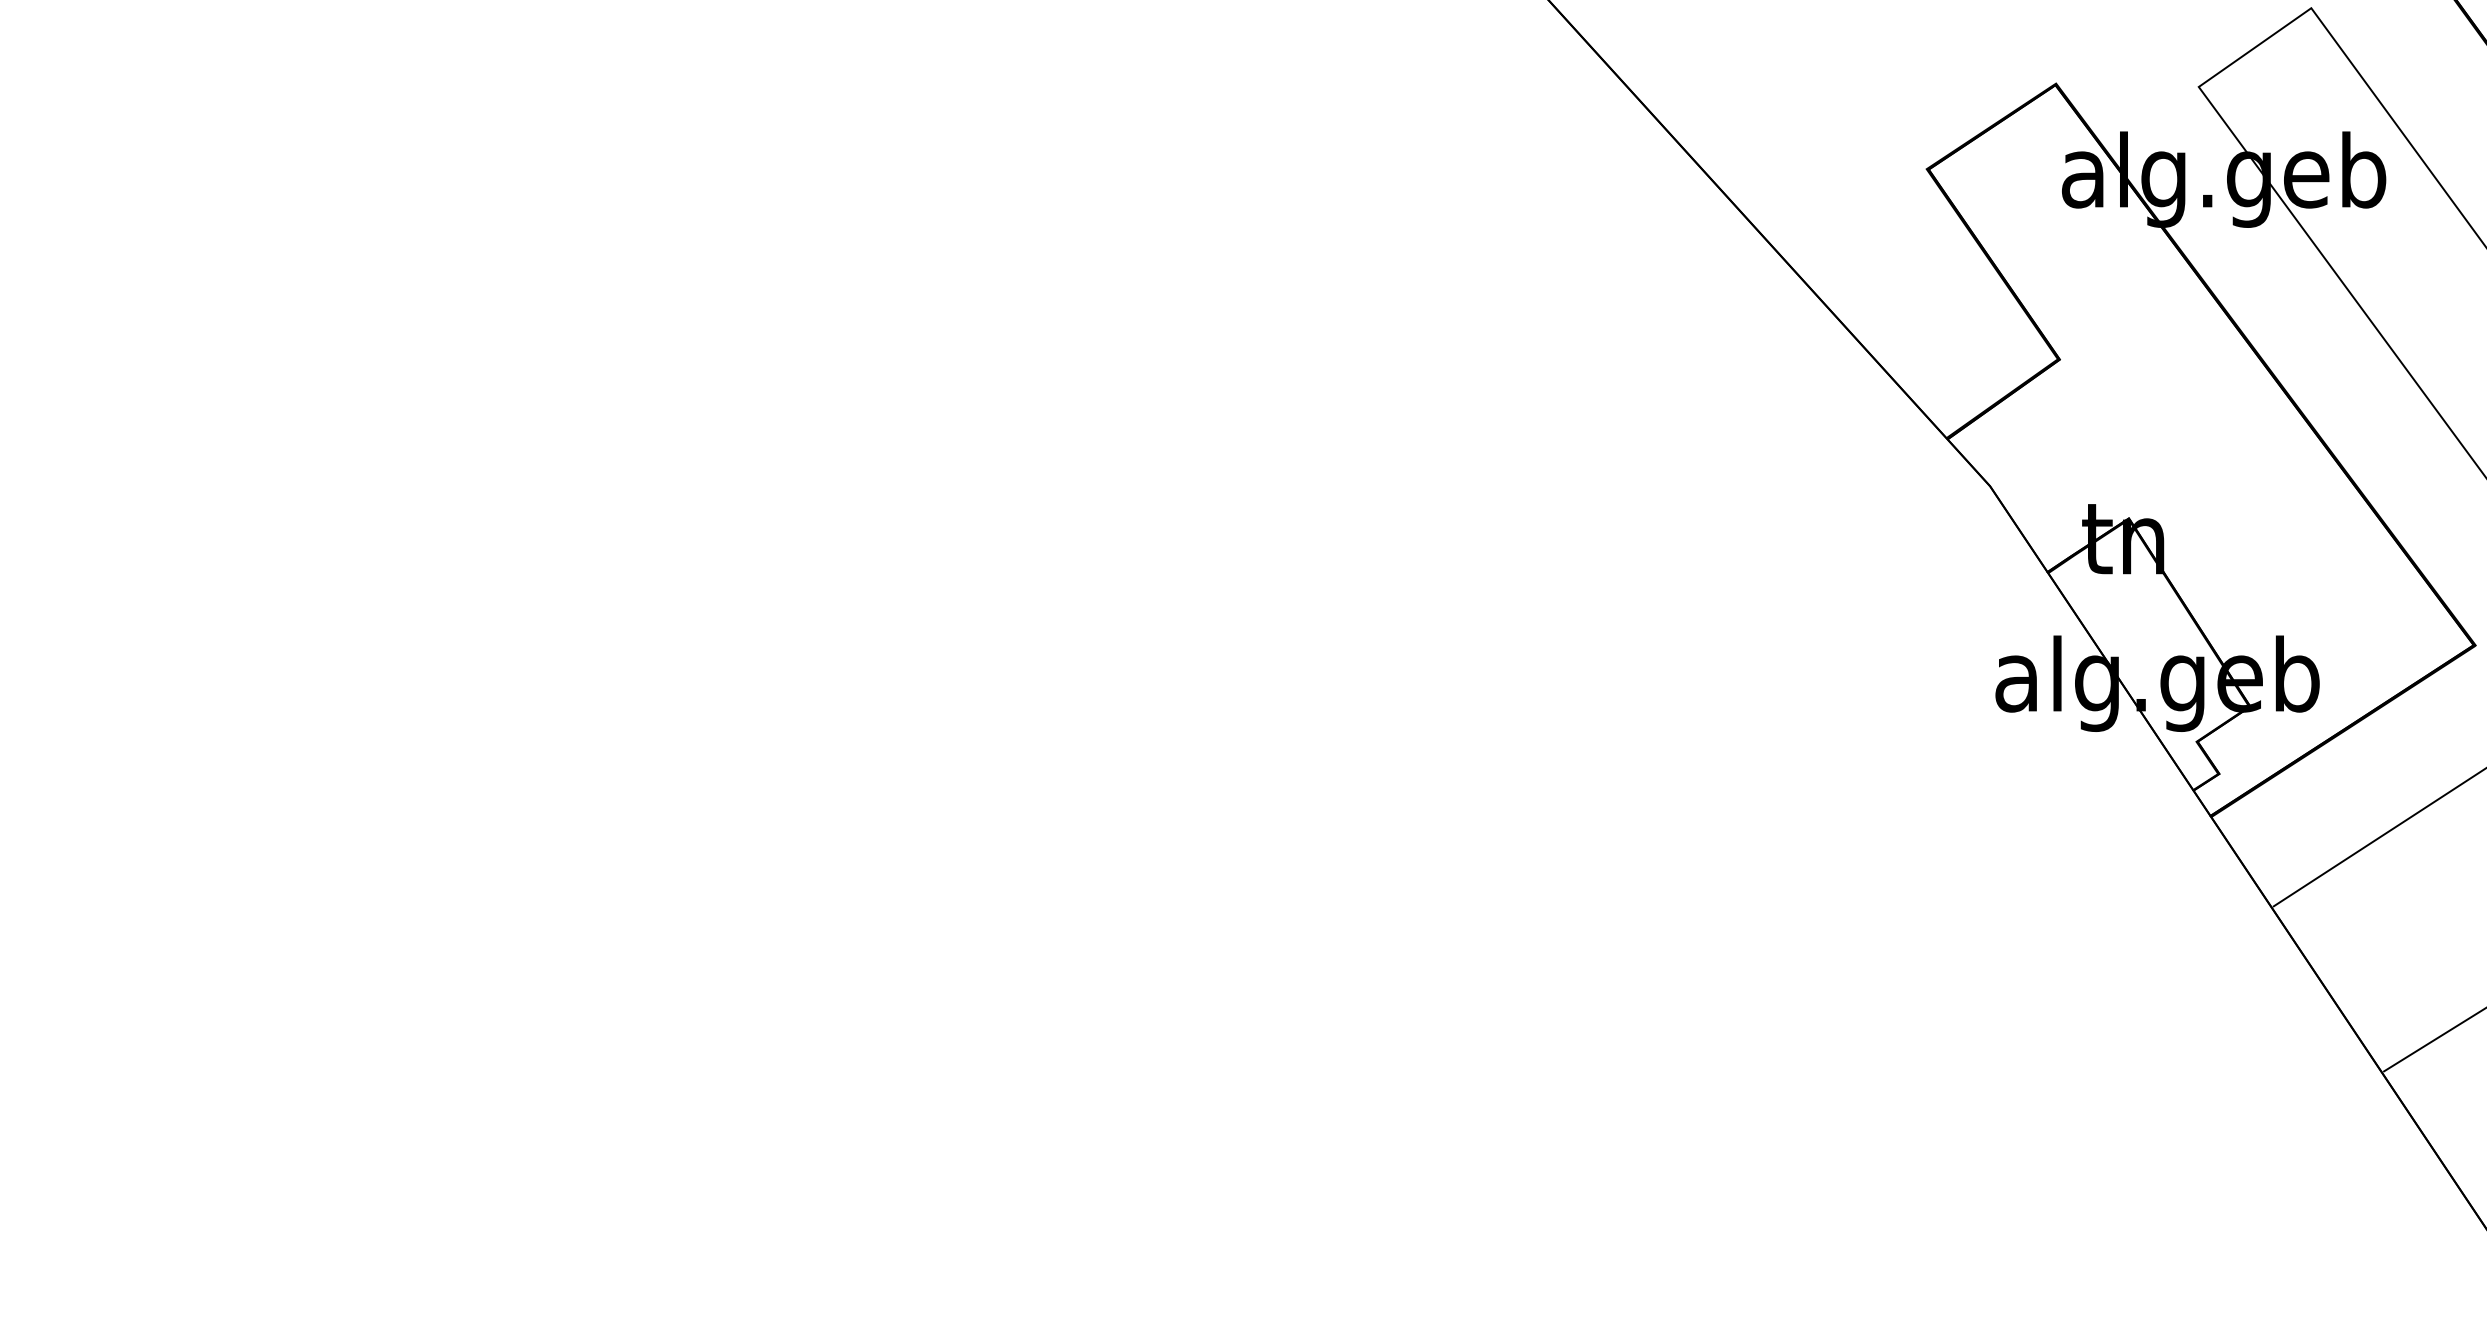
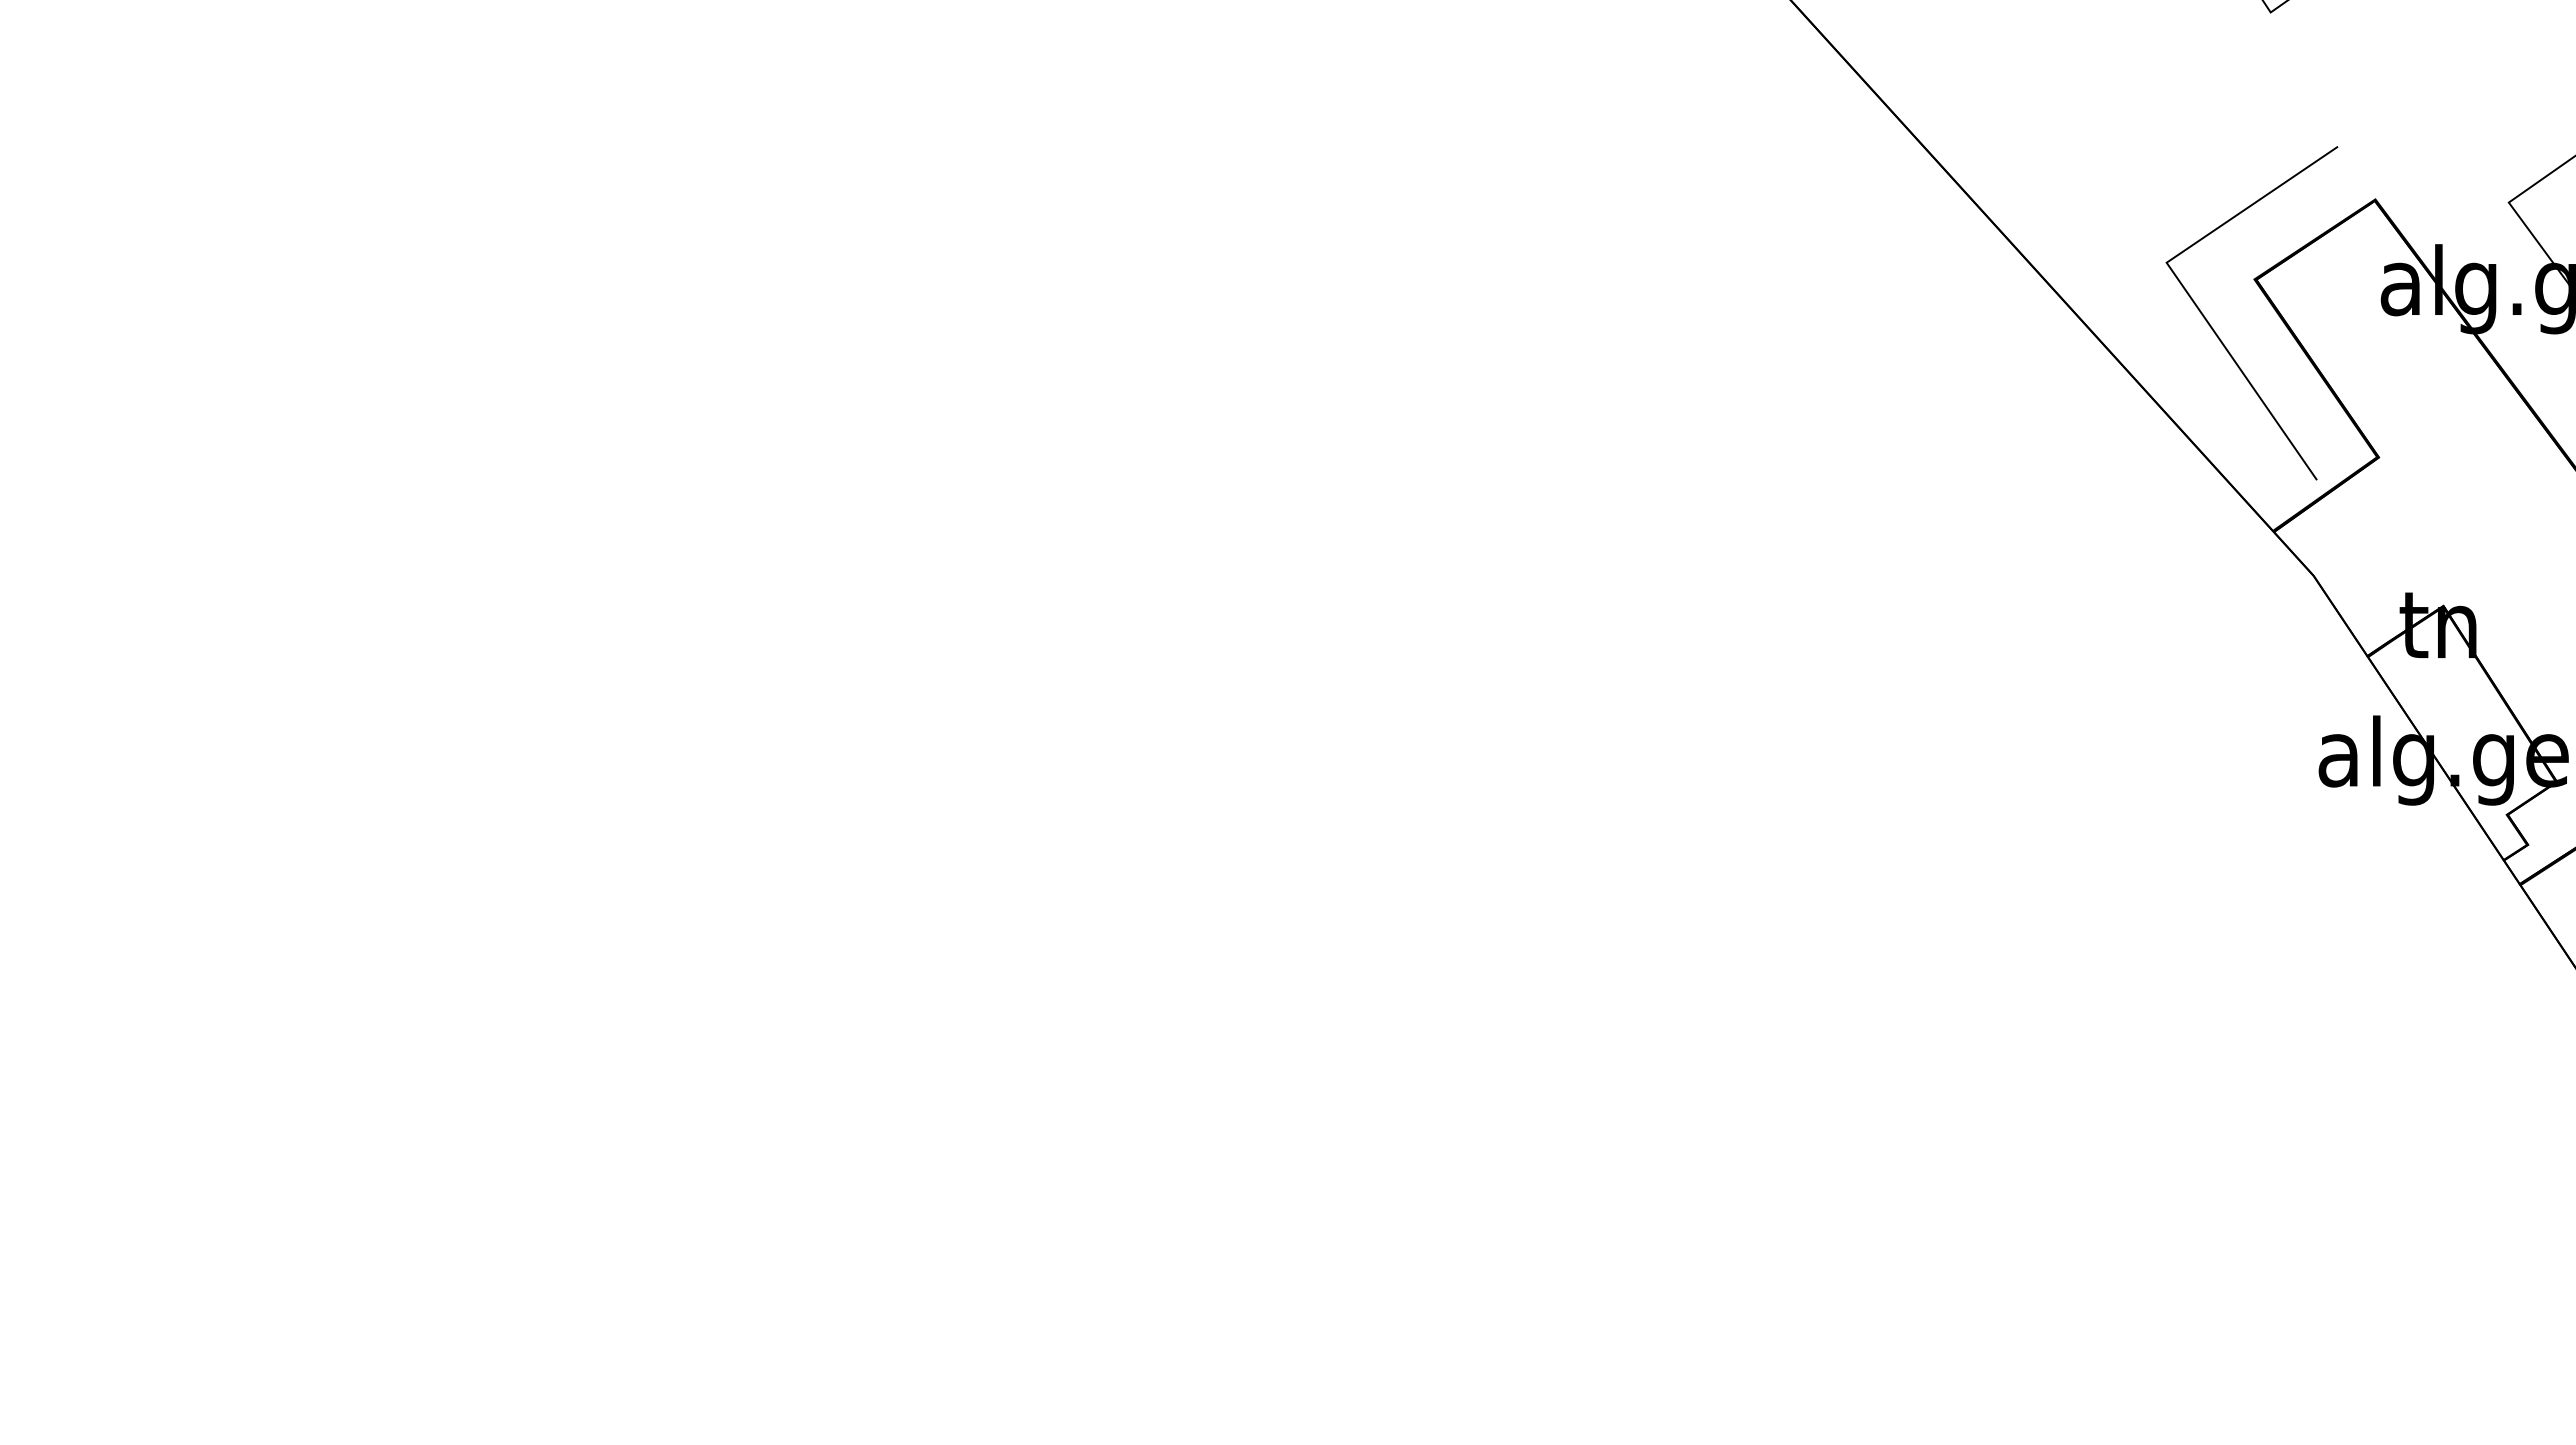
line: (1888, 229) -> (2218, 335), added

